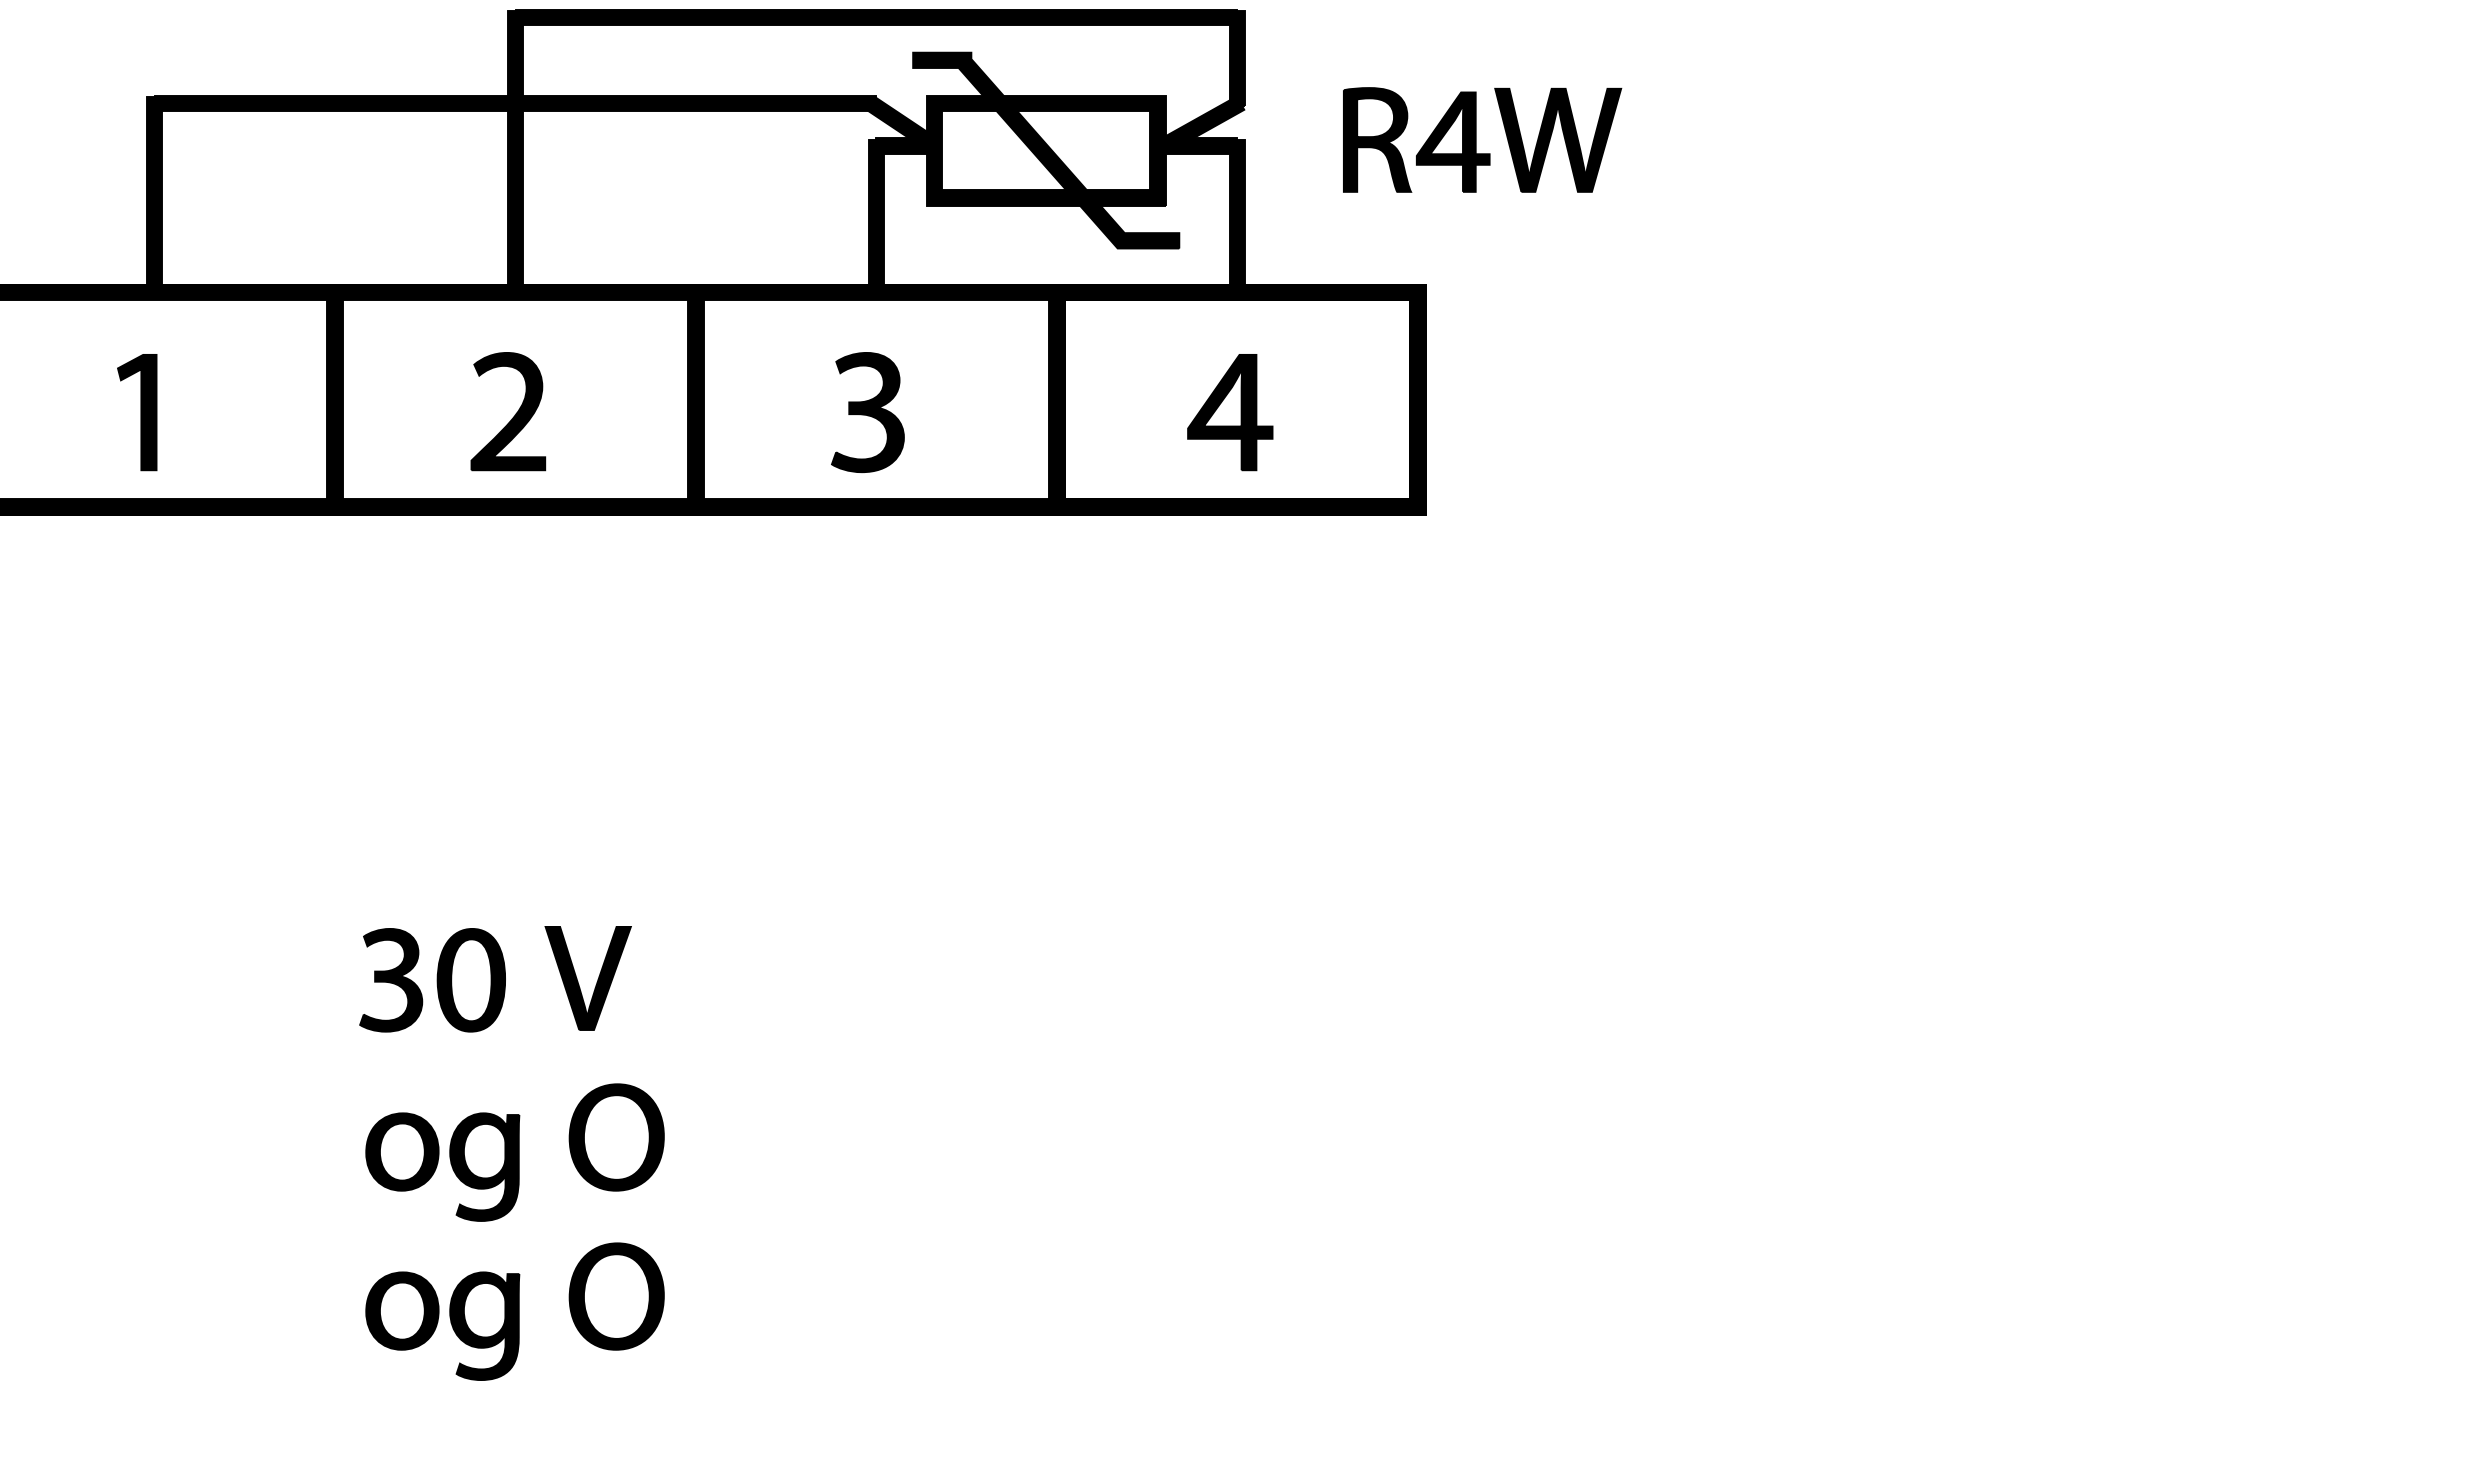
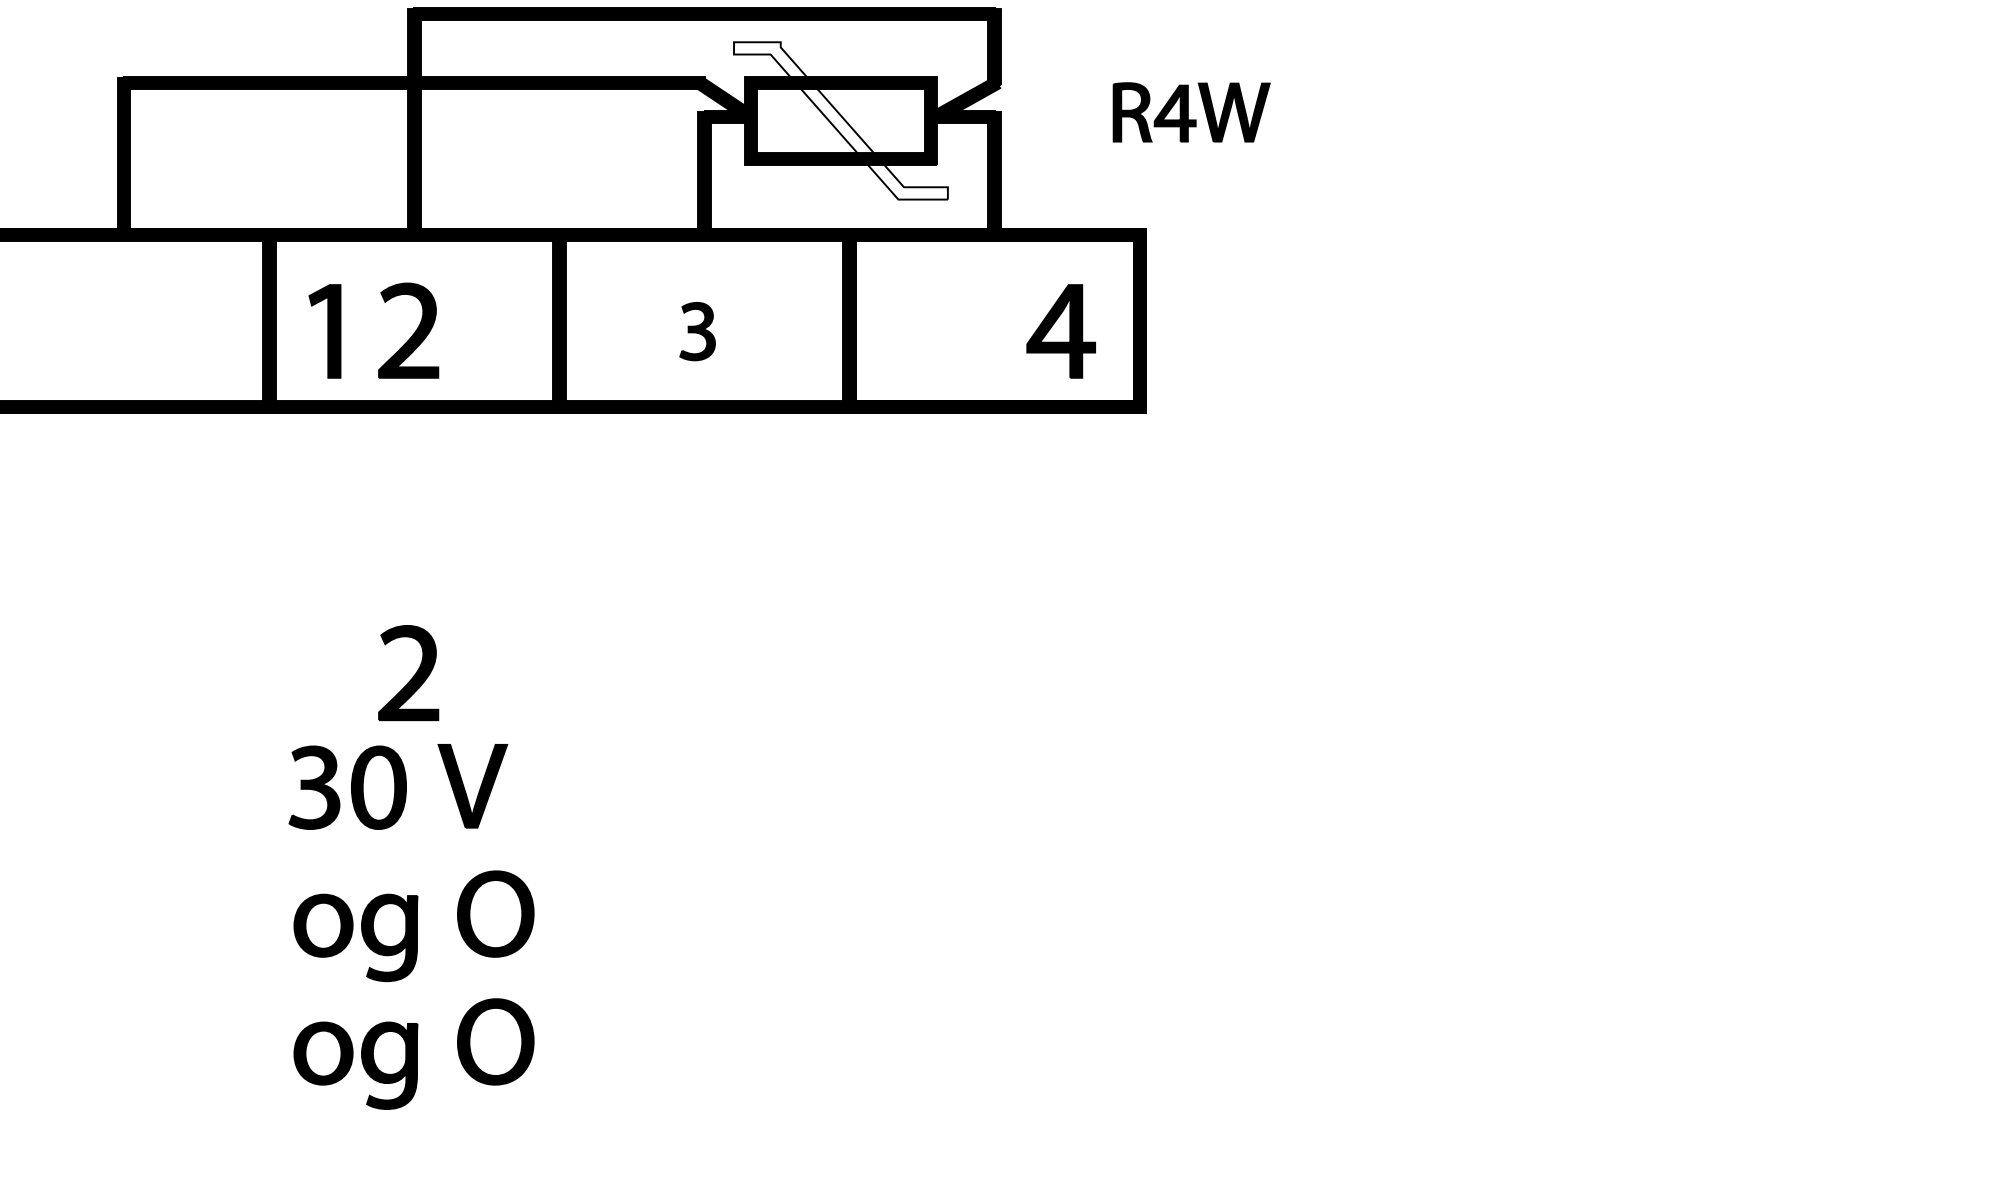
part: (1482, 139) -> (1191, 112), size x0.7
fill: (1046, 150) -> (841, 120), removed
part: (137, 412) -> (325, 331), moved
part: (867, 412) -> (697, 331), size x0.6
part: (1230, 412) -> (1061, 331), moved
part: (513, 842) -> (412, 677), added

